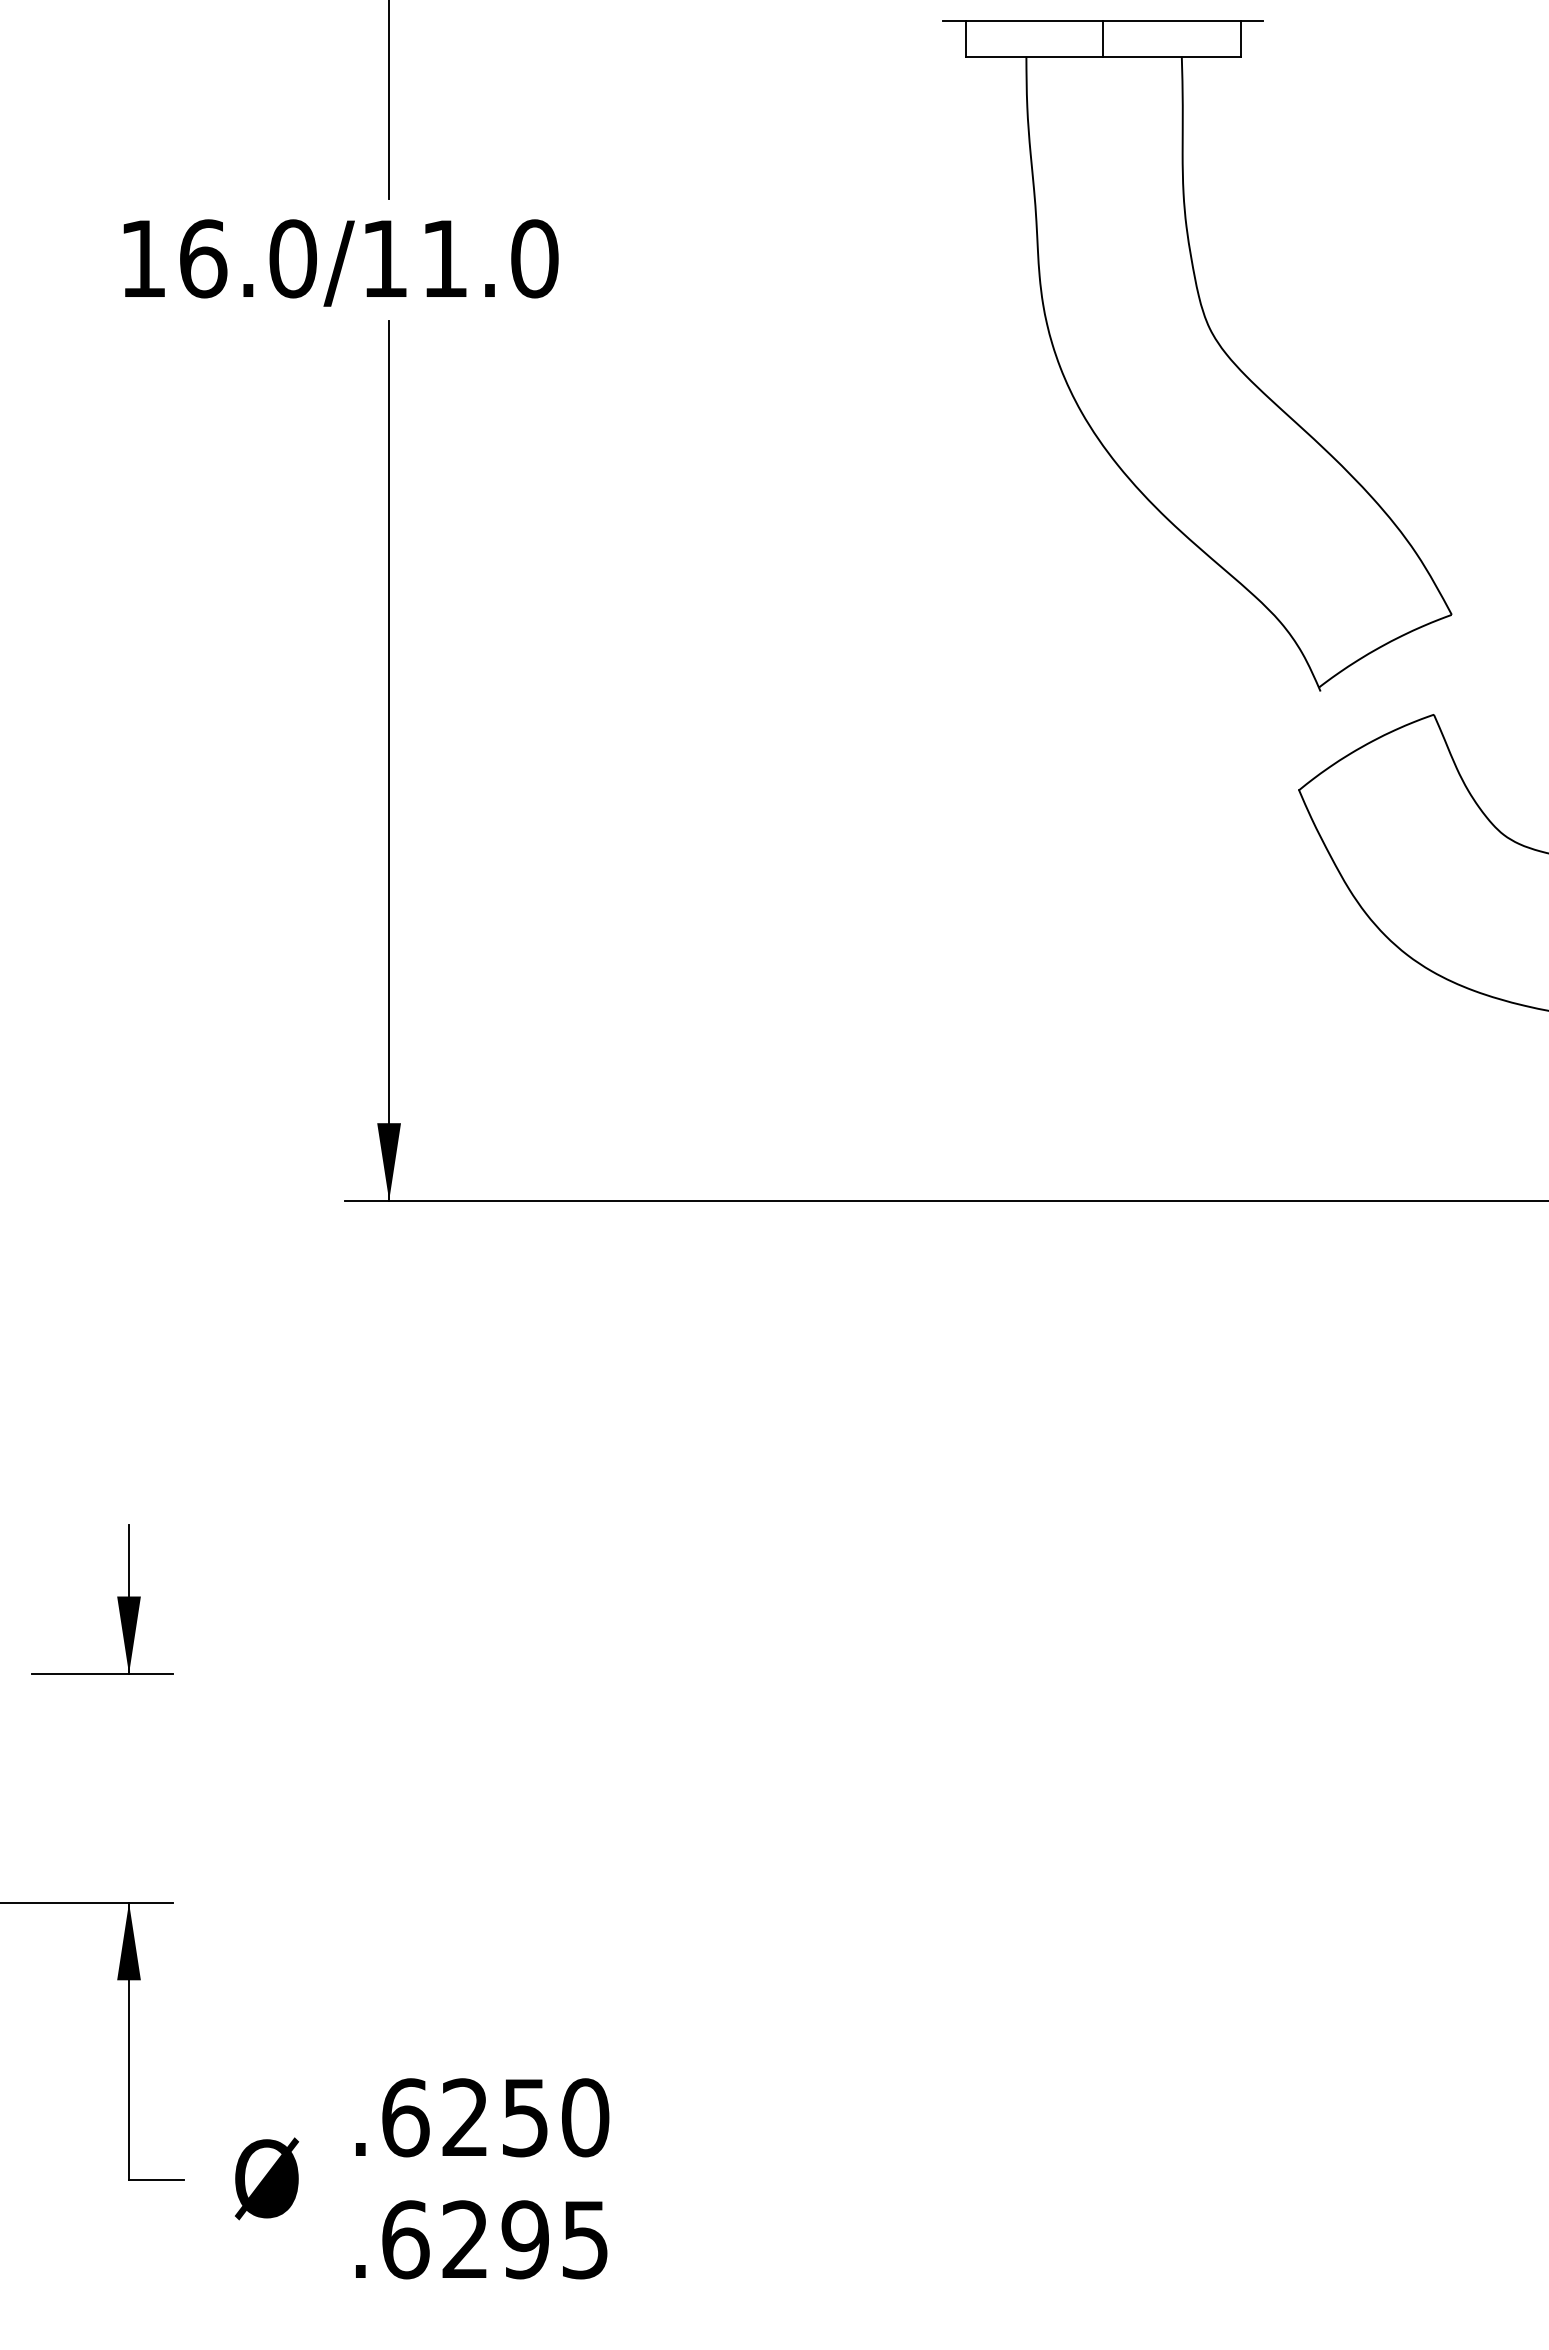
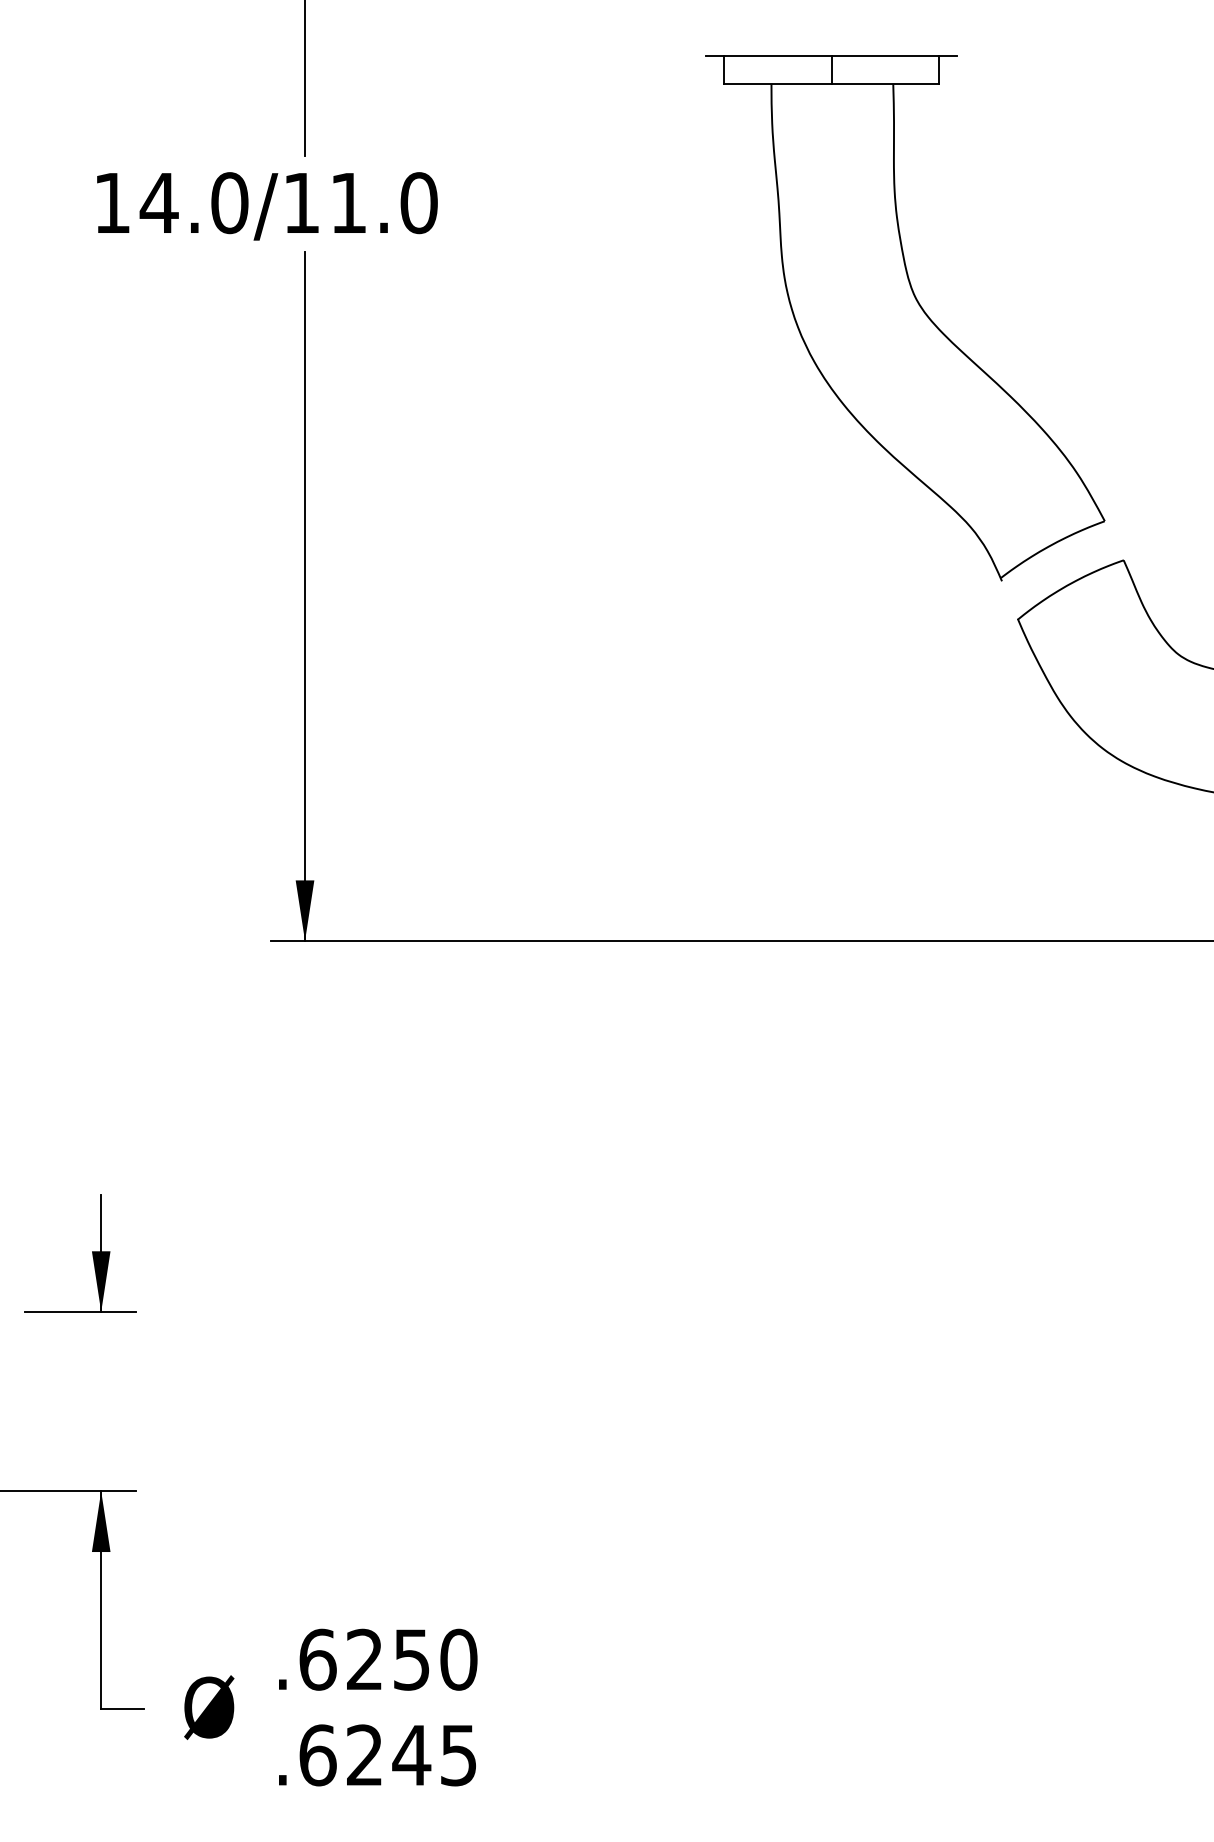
text: (203, 258) -> (159, 202), 16.0/11.0 -> 14.0/11.0
part: (1197, 355) -> (905, 318), moved
text: (525, 2239) -> (411, 1755), .6295 -> .6245

